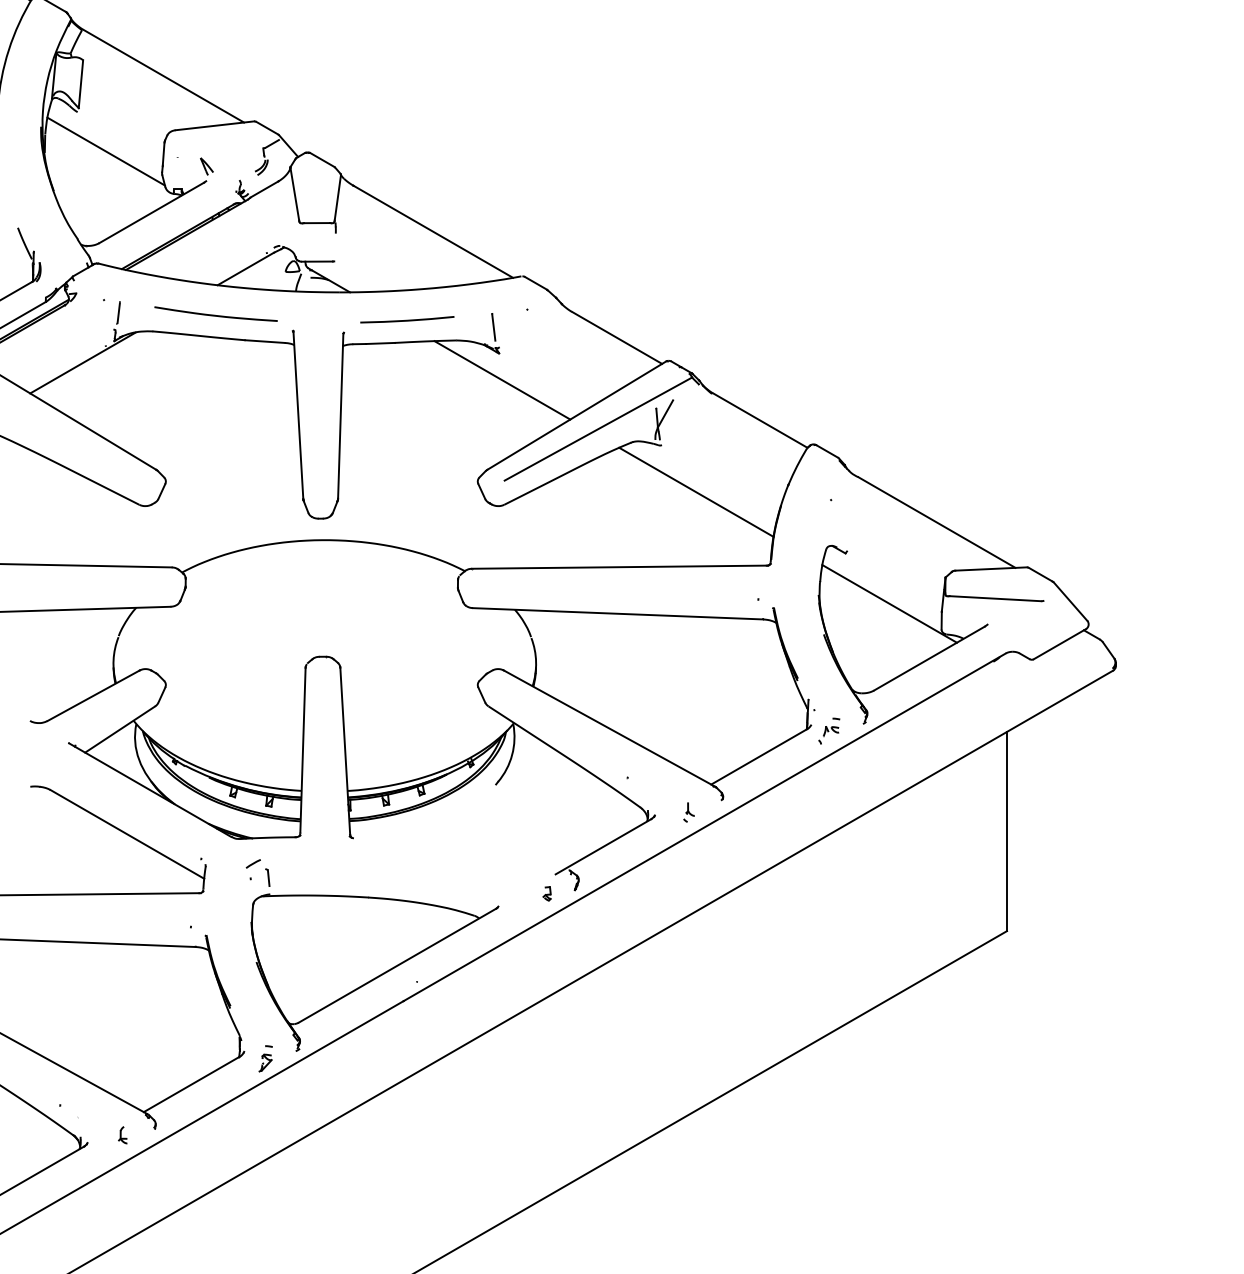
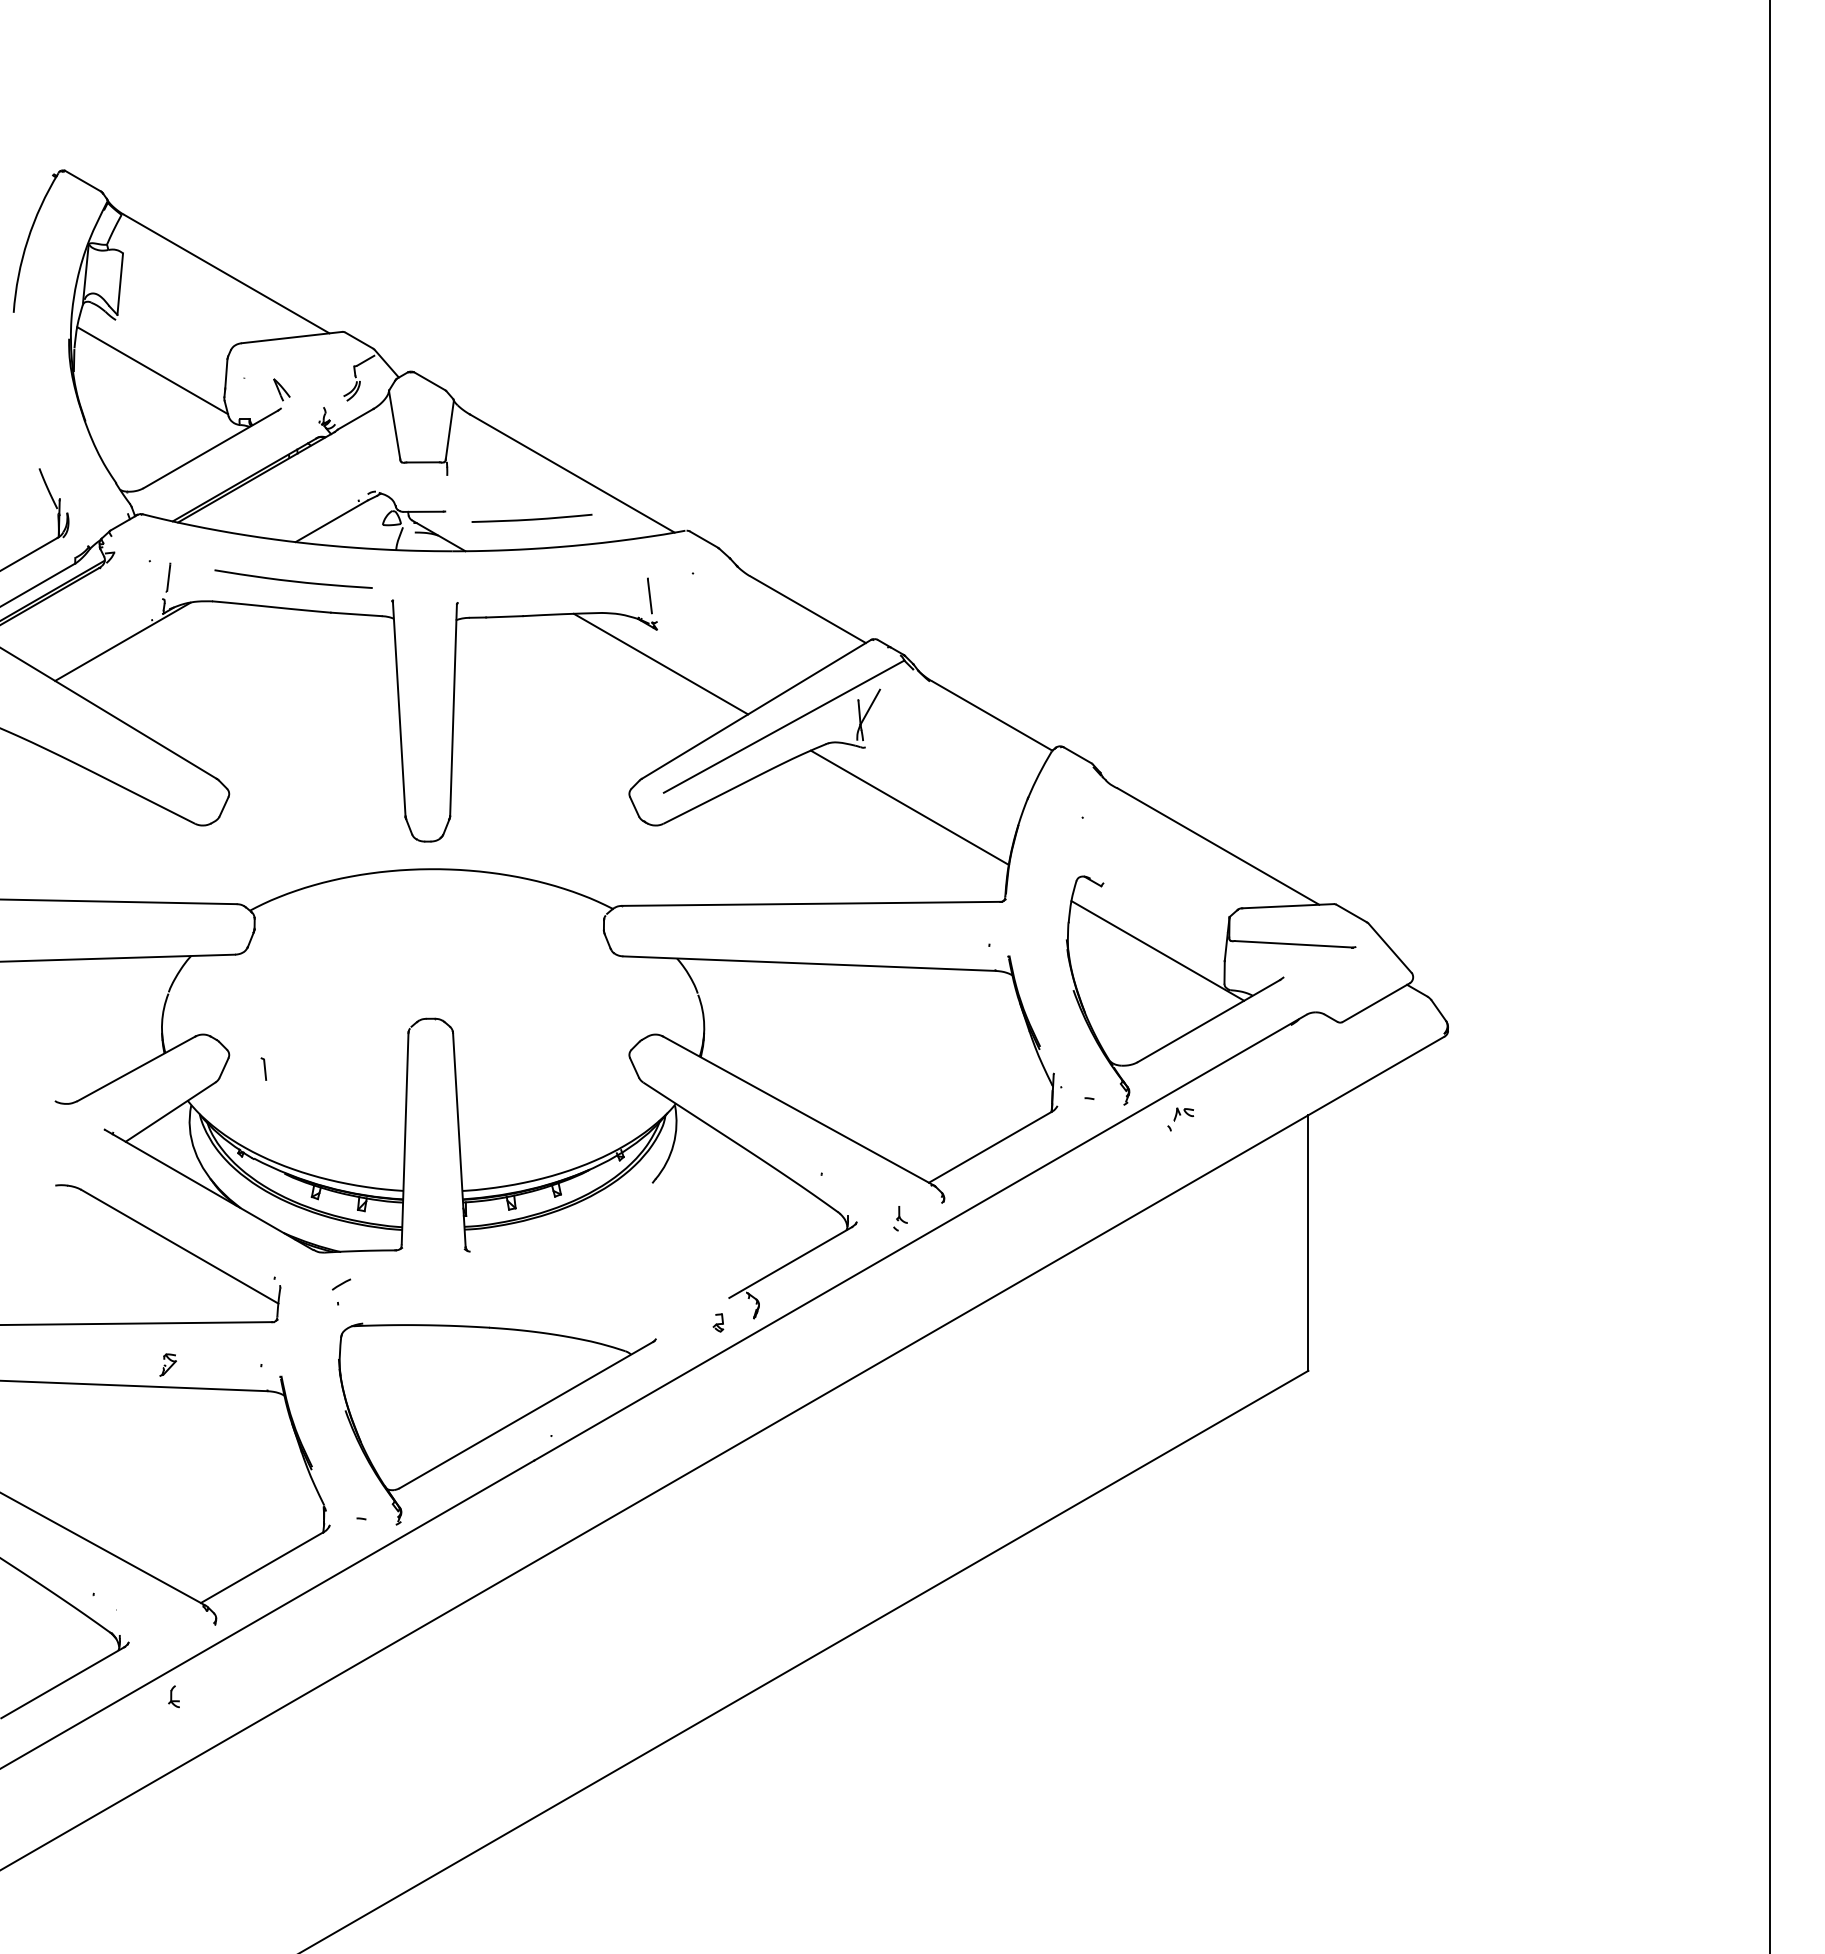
curve: (406, 319) -> (531, 518), moved
part: (828, 735) -> (1180, 1119), moved
part: (267, 877) -> (263, 1068), moved
part: (265, 1062) -> (167, 1364), moved
part: (122, 1135) -> (173, 1696), moved

